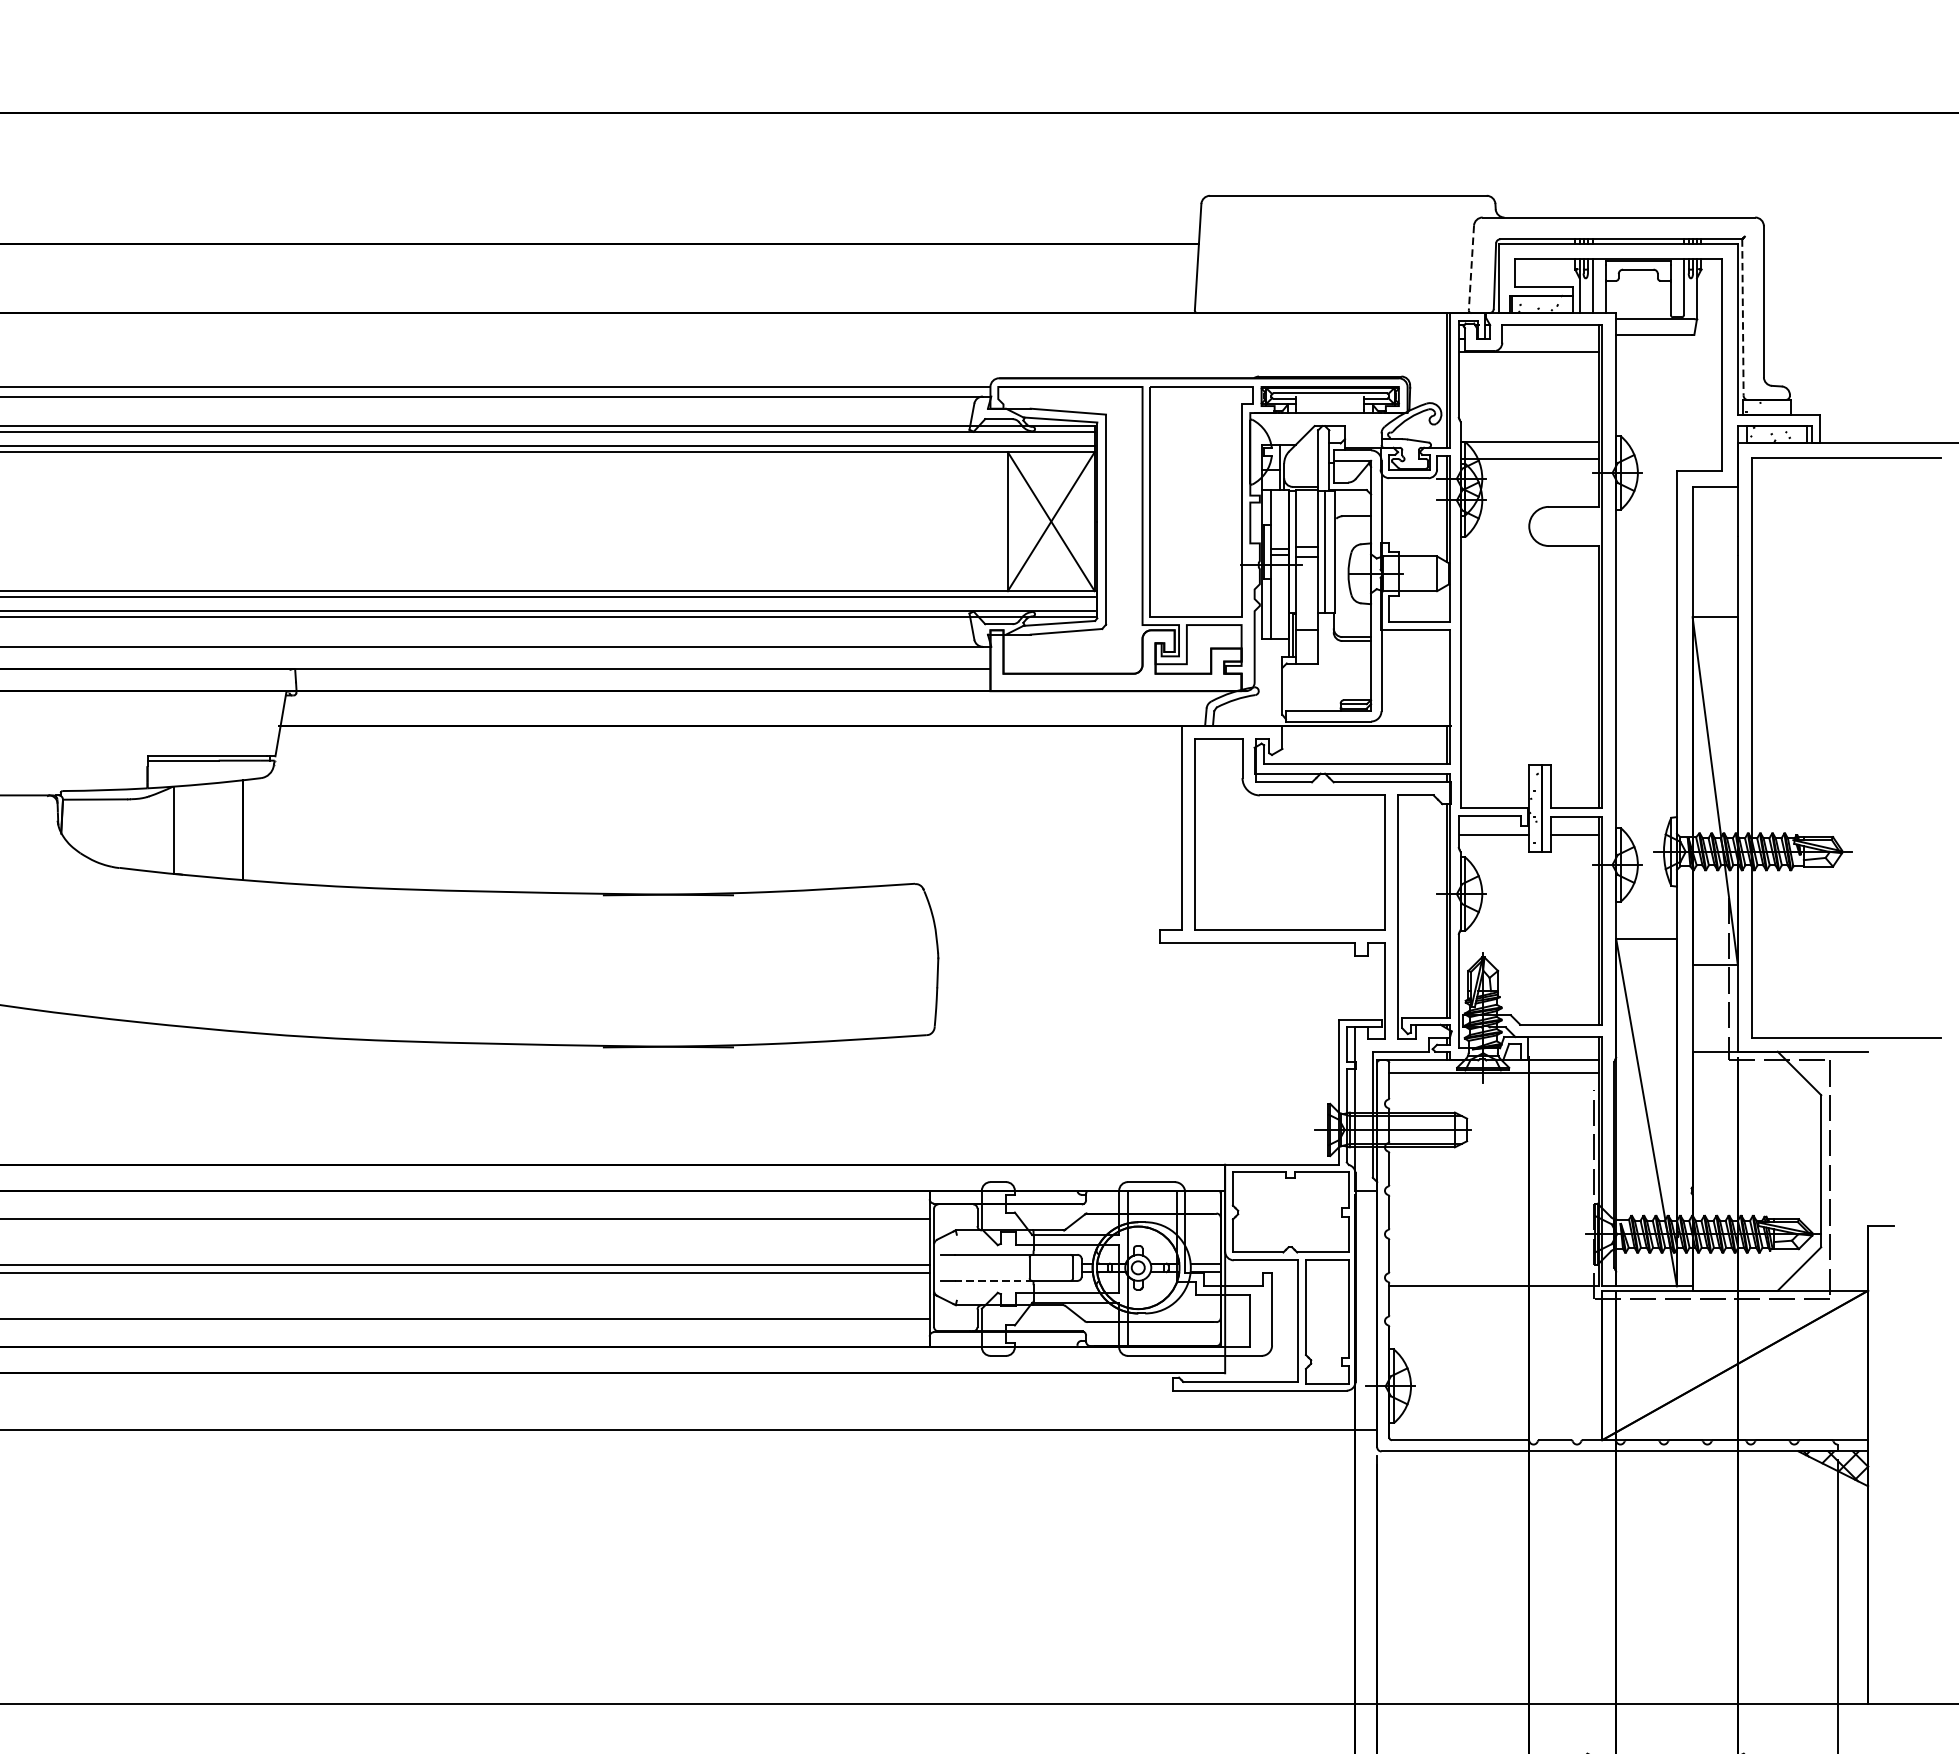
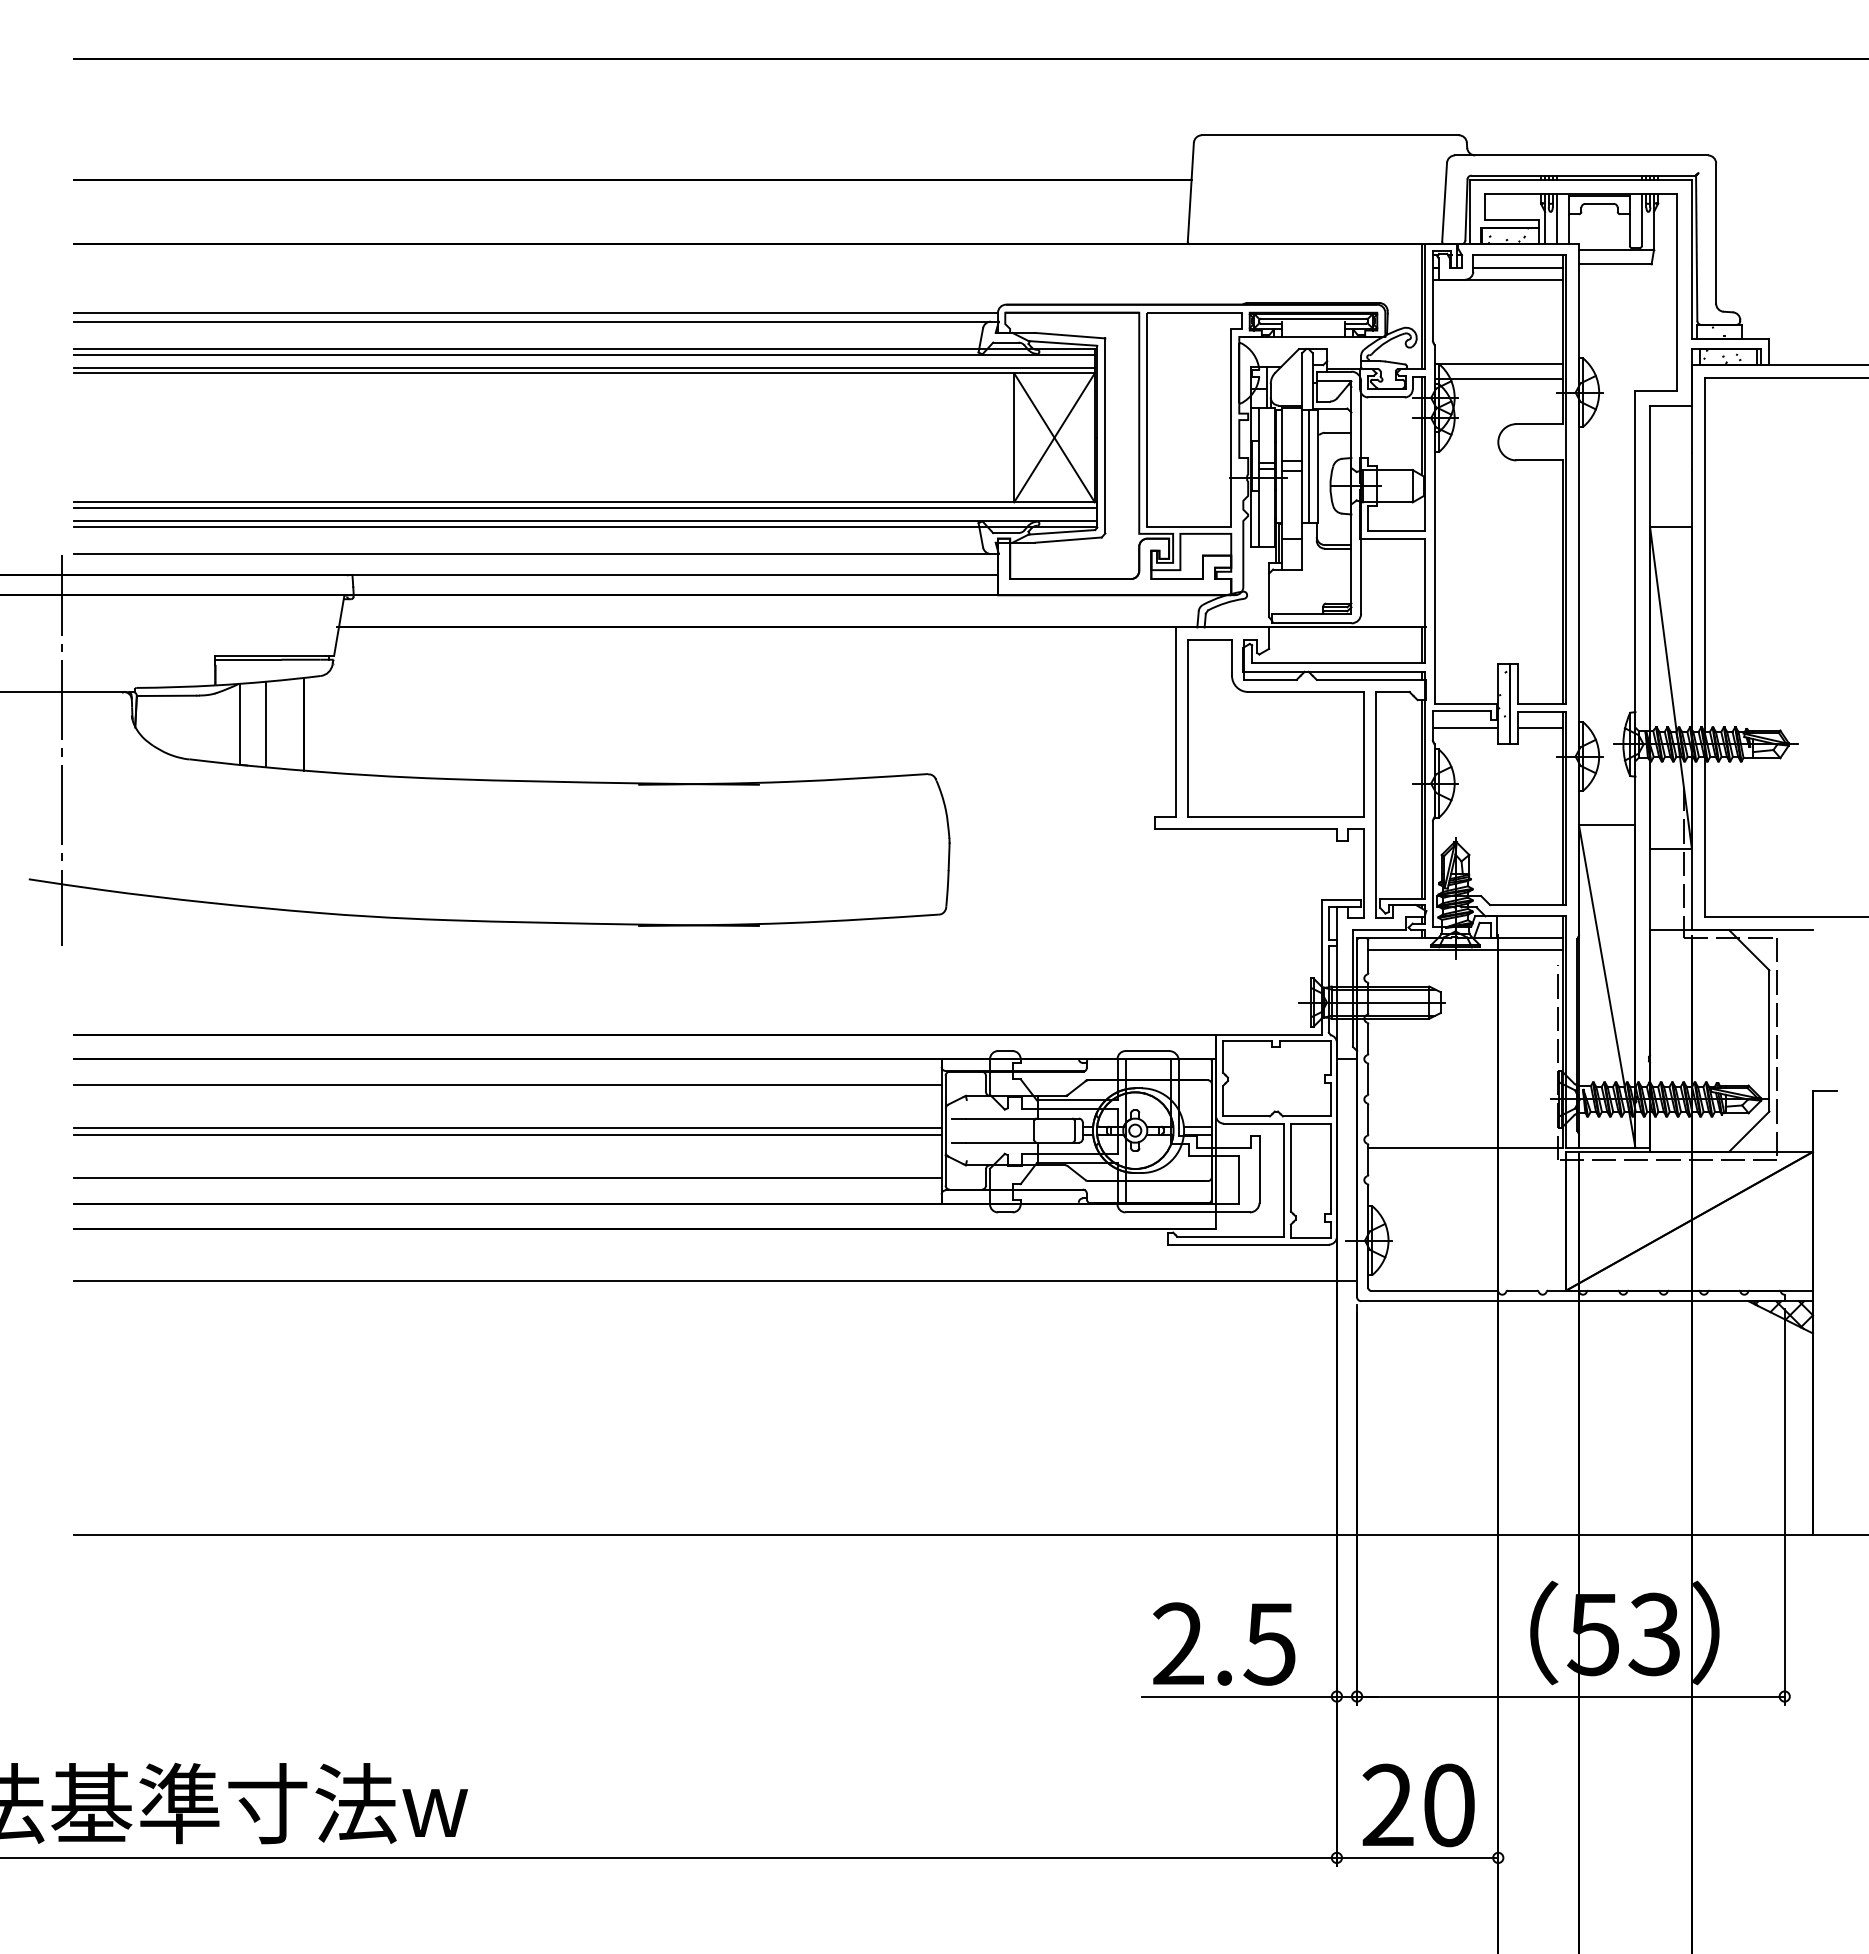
line: (1471, 268) -> (1444, 202), dashed -> solid
line: (1742, 317) -> (1696, 248), dashed -> solid
line: (1549, 339) -> (1517, 268), added
line: (201, 830) -> (265, 724), added
line: (994, 1280) -> (1001, 1142), dashed -> solid

